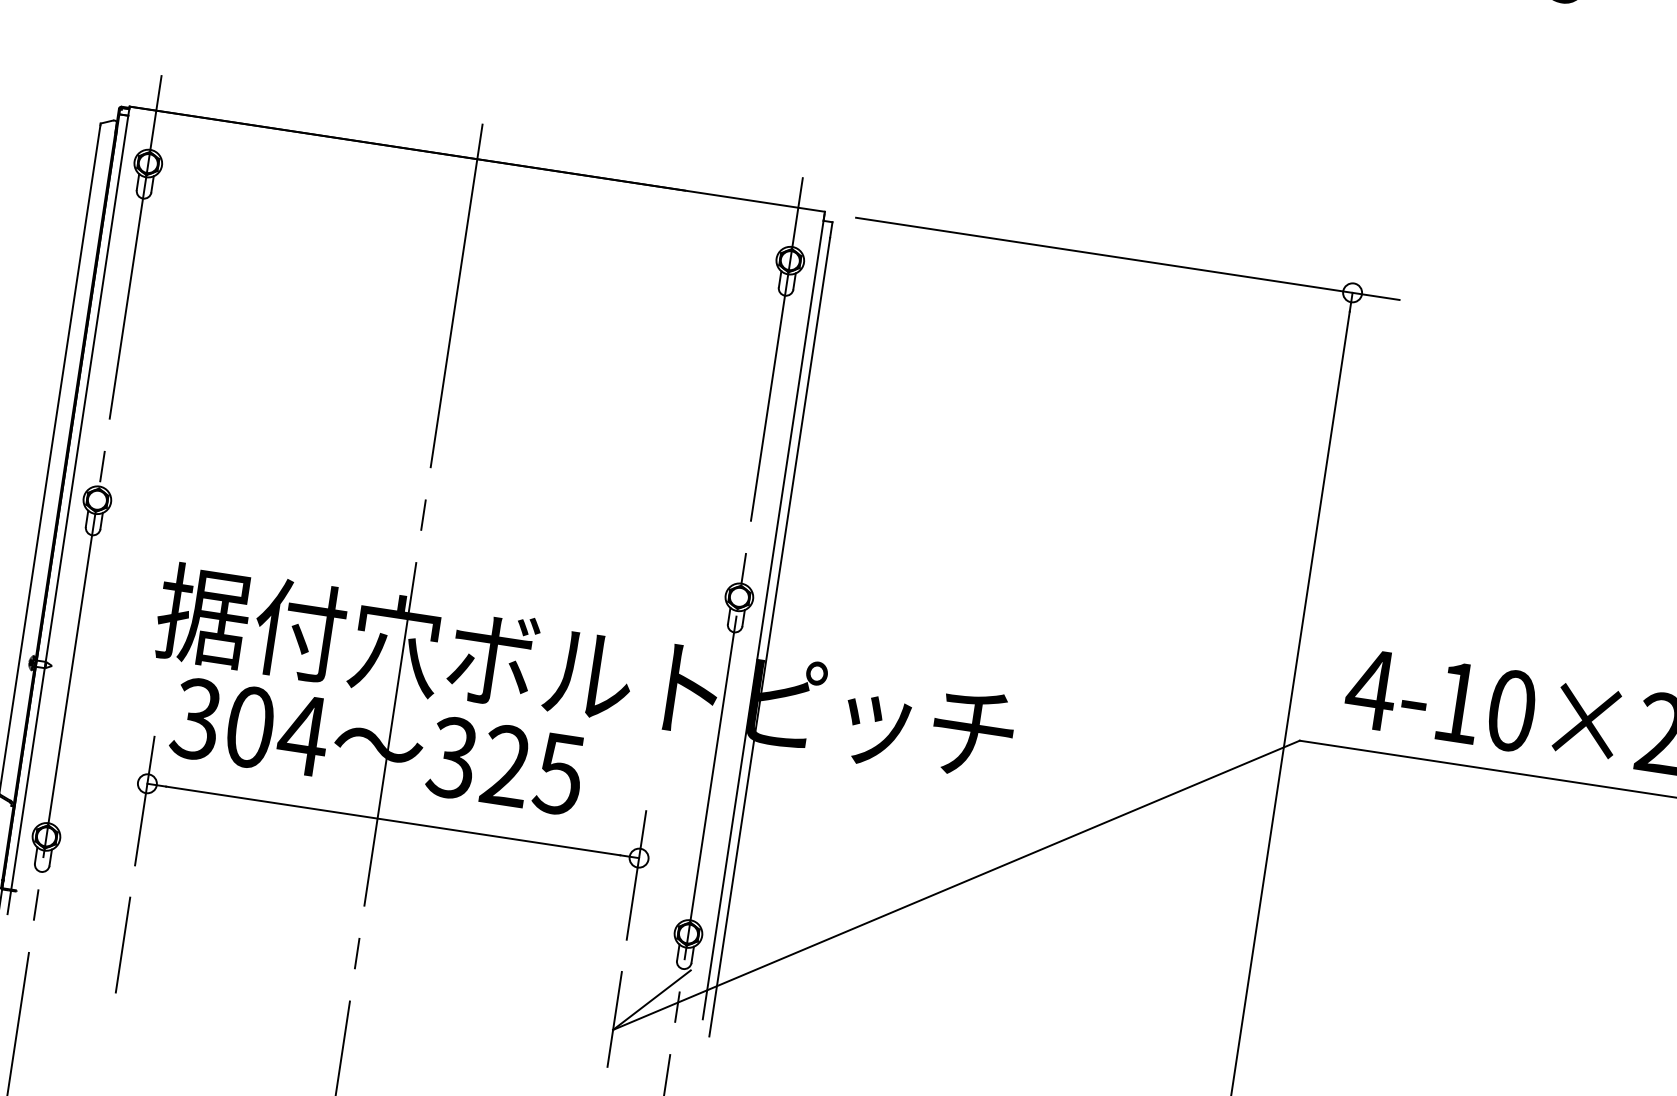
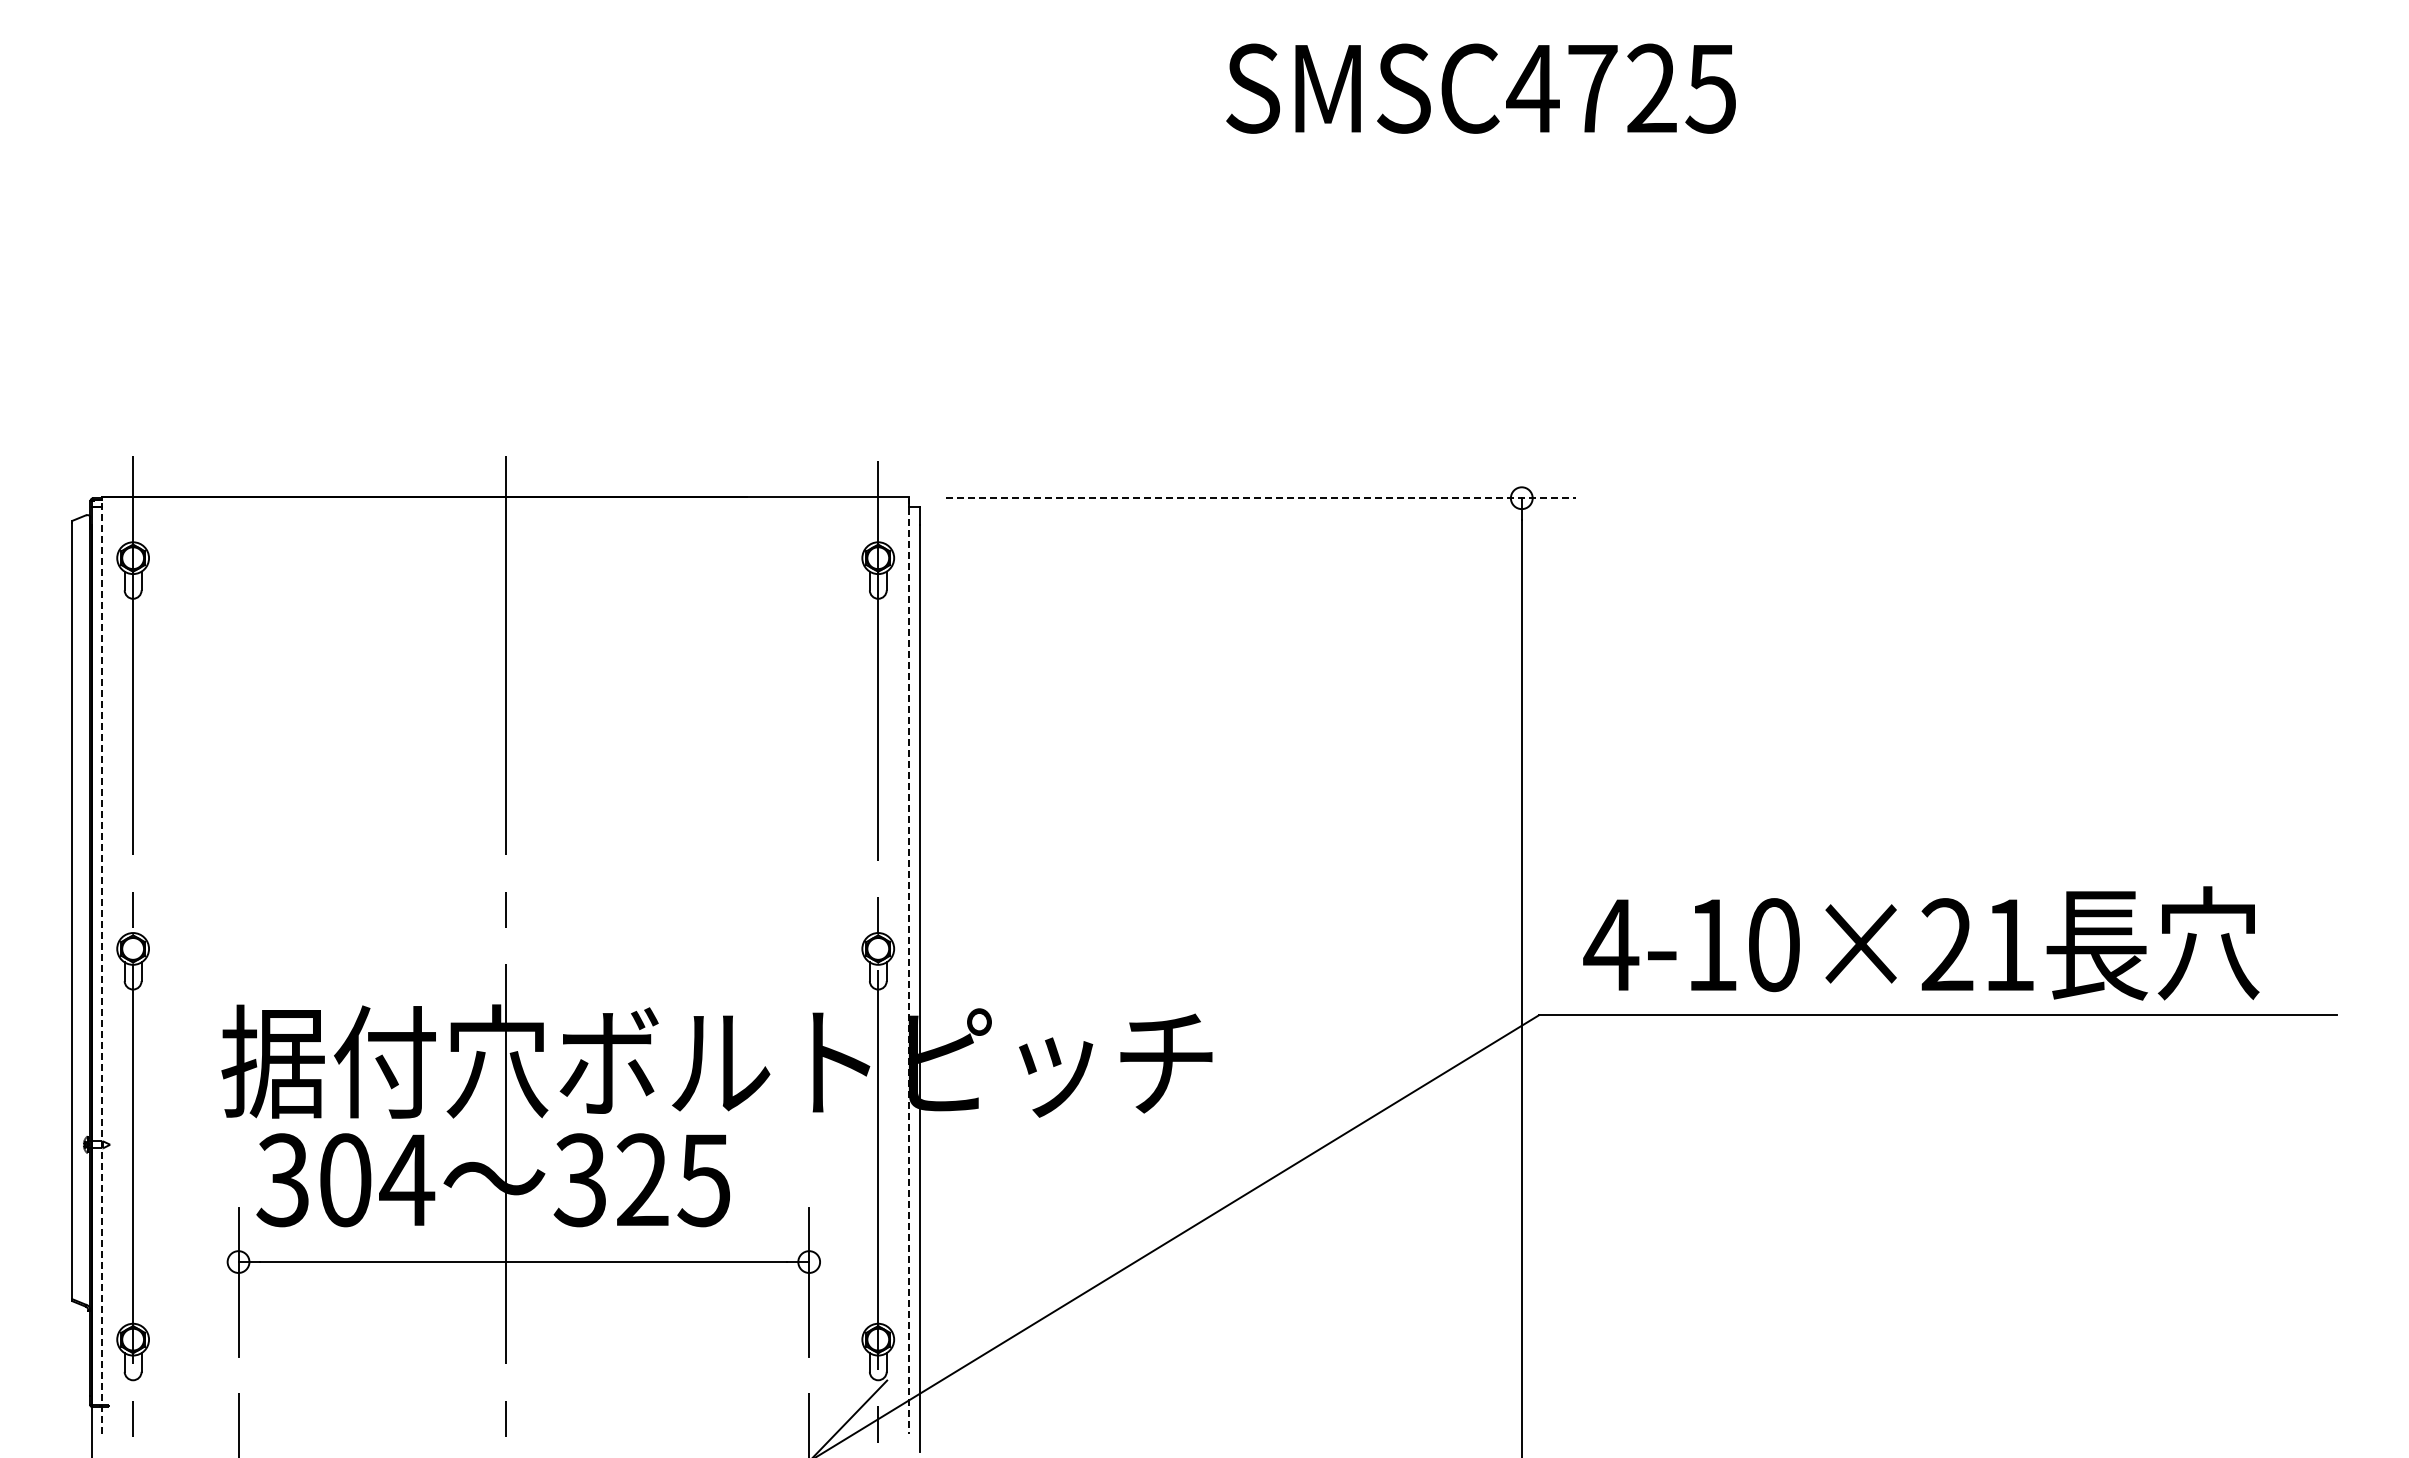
line: (1128, 259) -> (1261, 498), solid -> dashed
line: (68, 510) -> (102, 965), solid -> dashed
line: (764, 615) -> (909, 965), solid -> dashed

